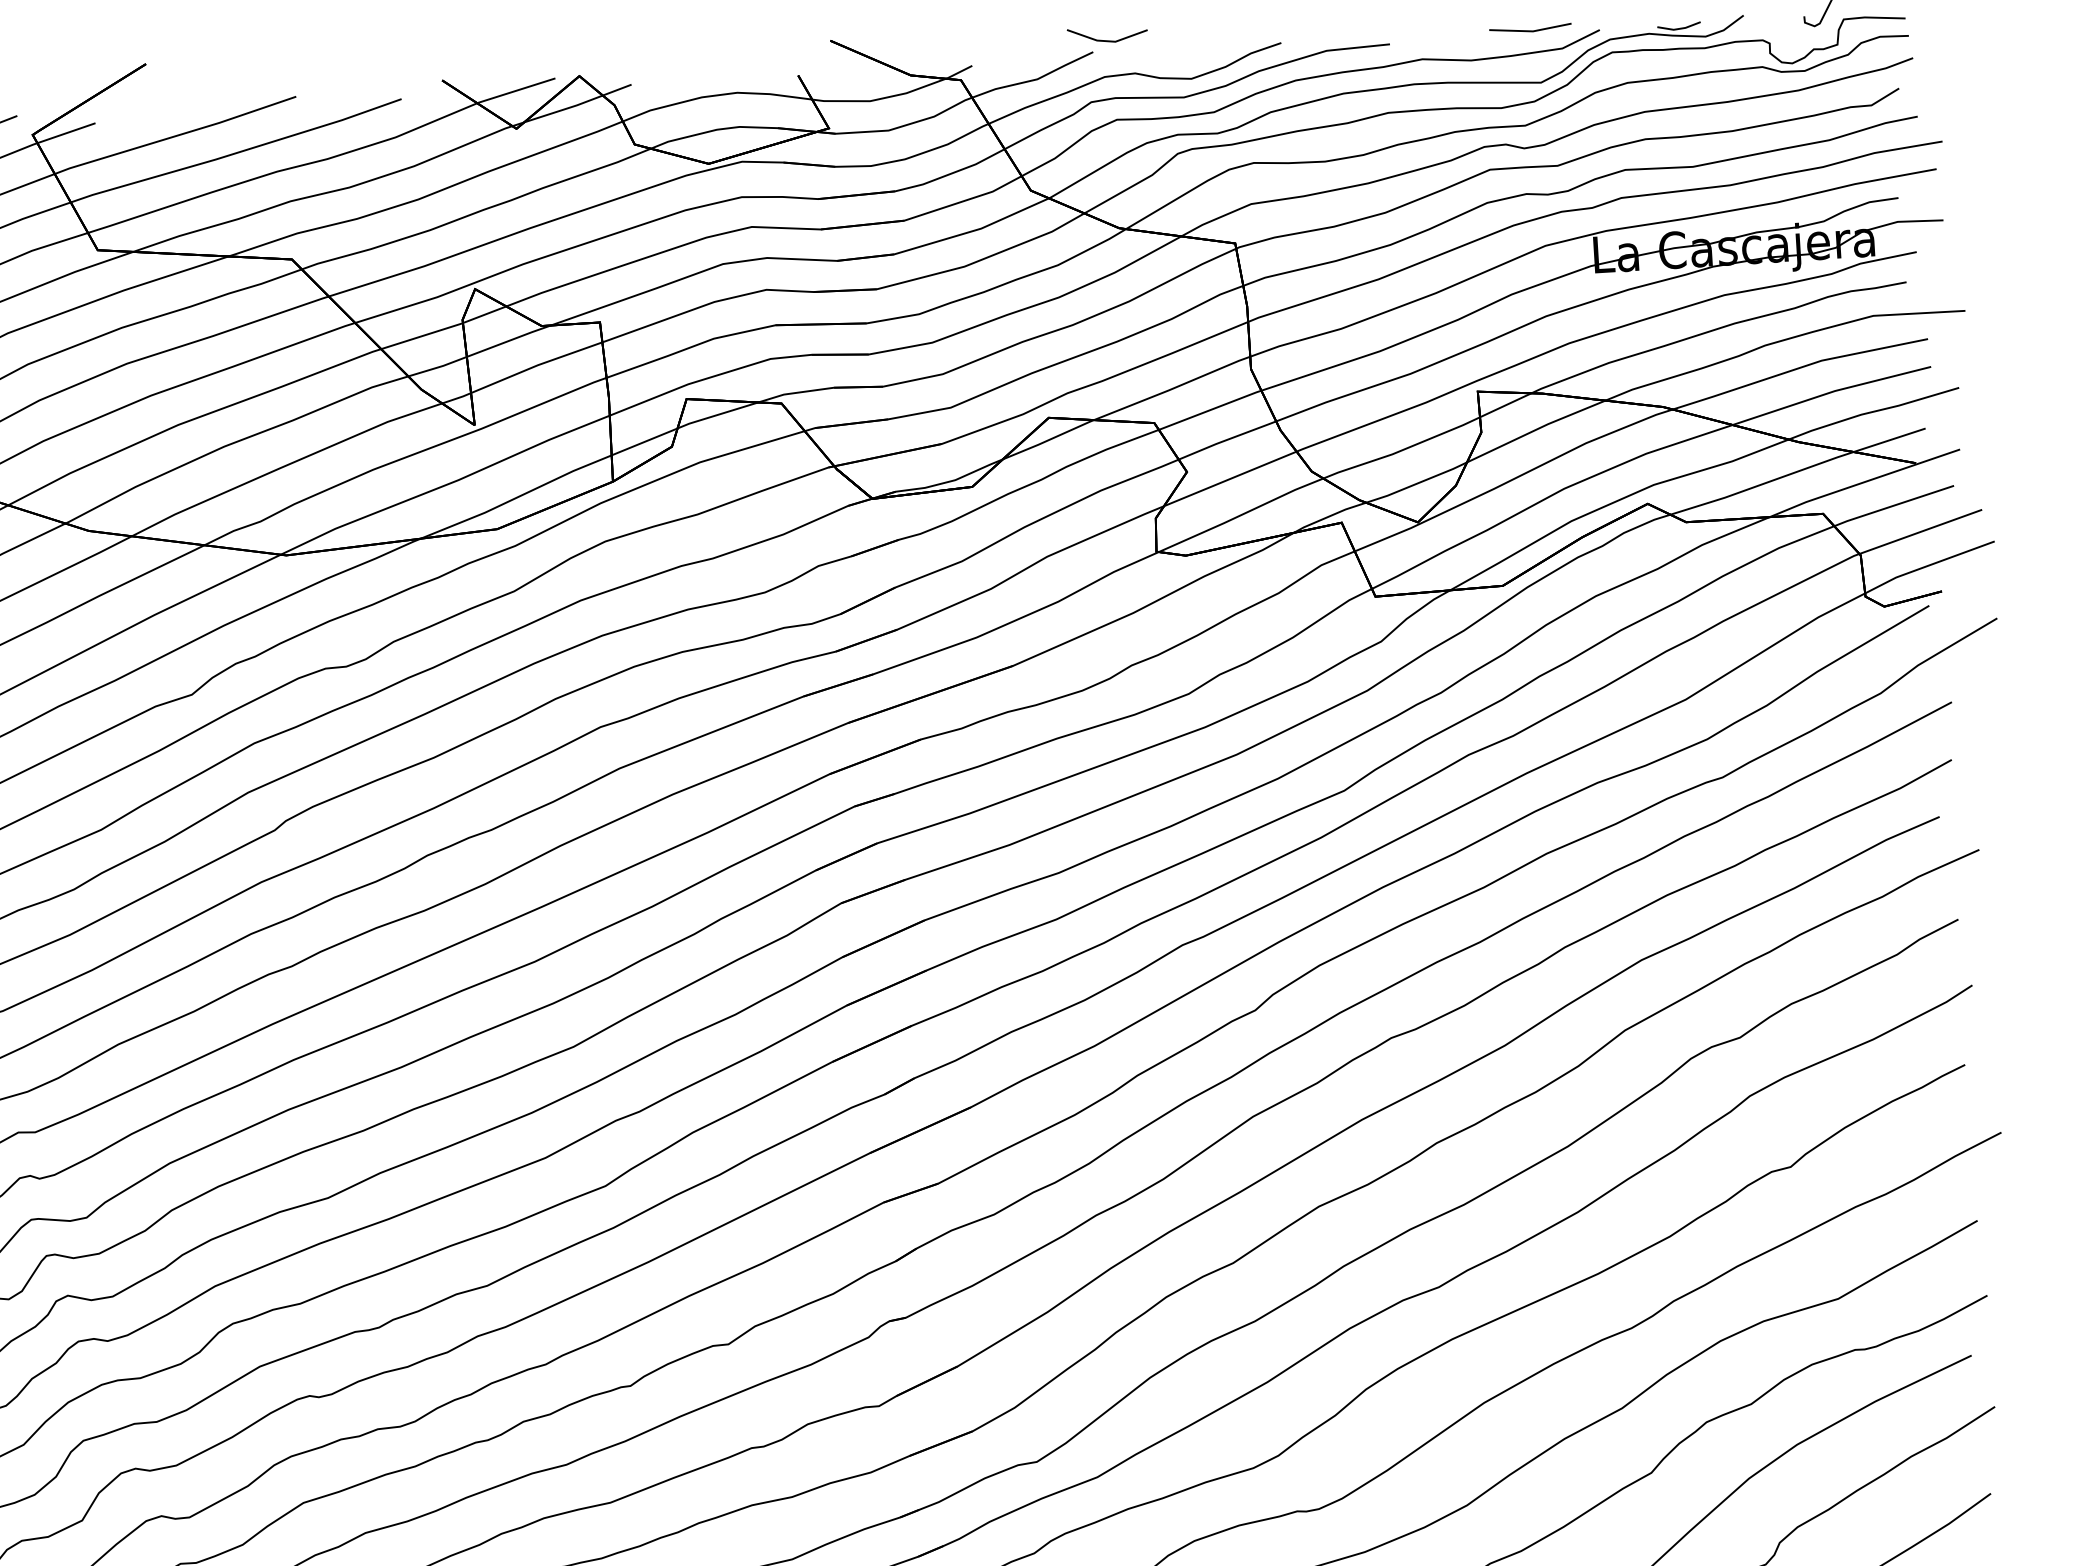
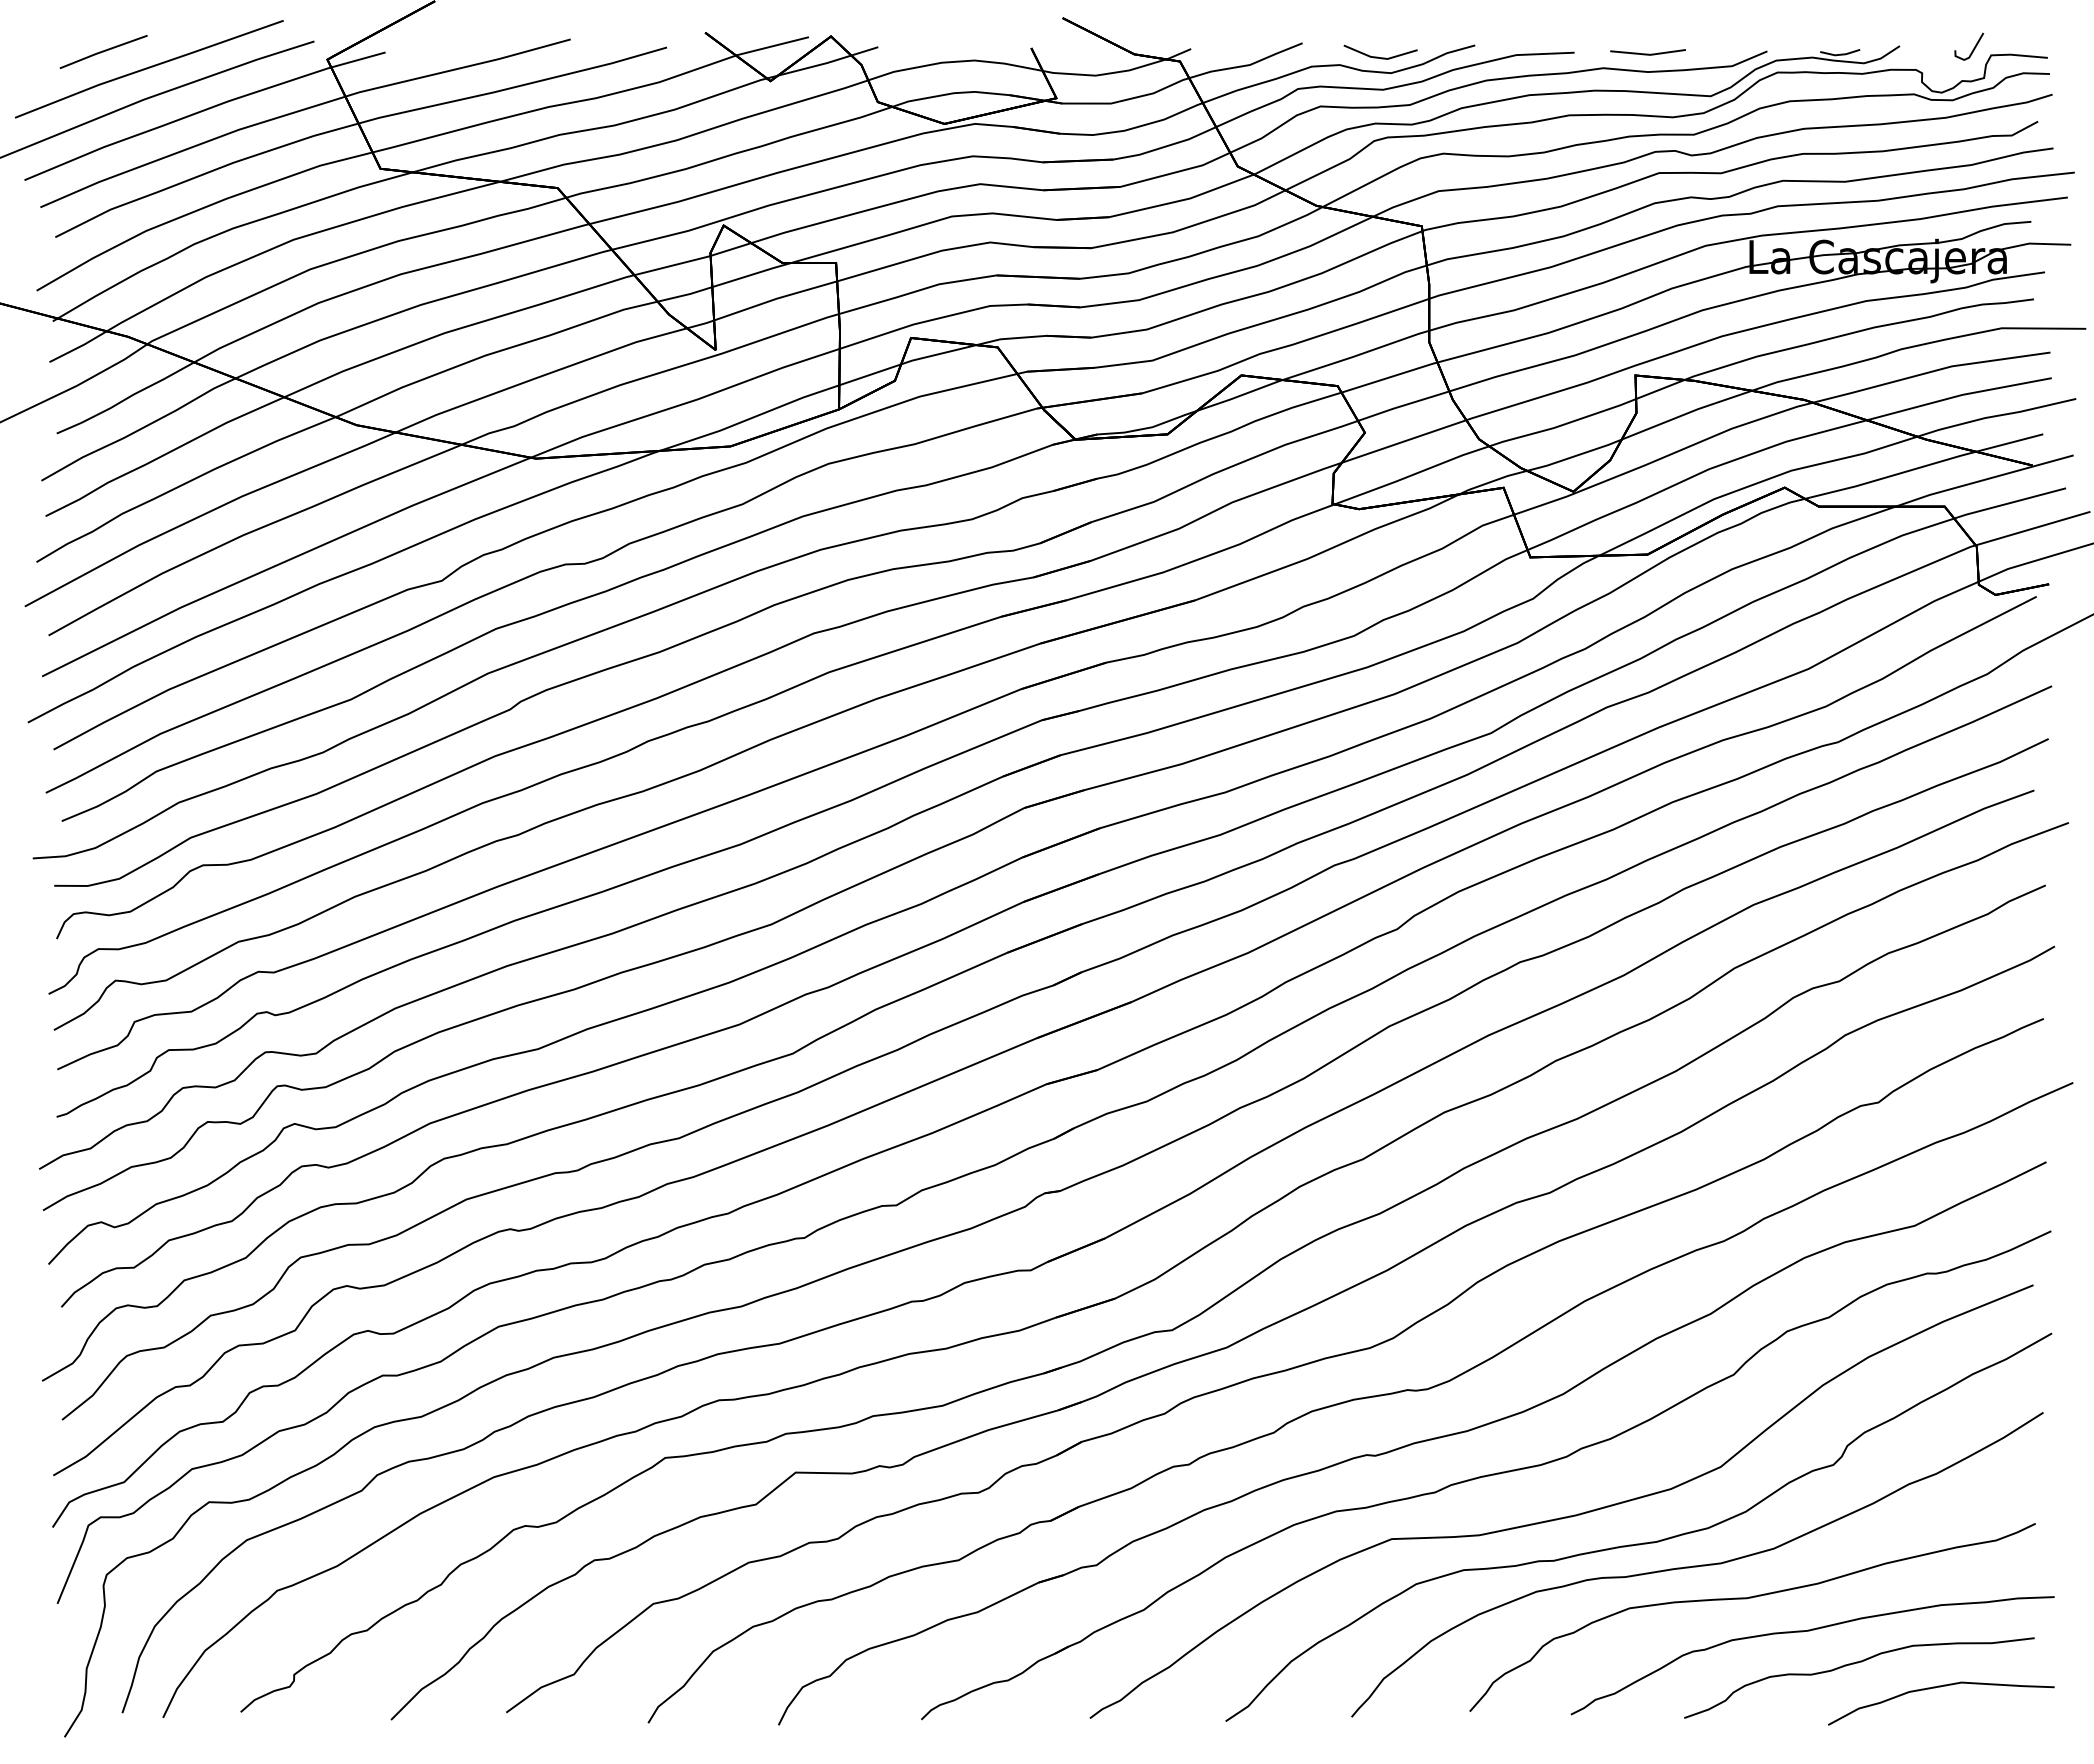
line: (1529, 30) -> (1647, 53), moved
line: (1104, 39) -> (1377, 56), moved

